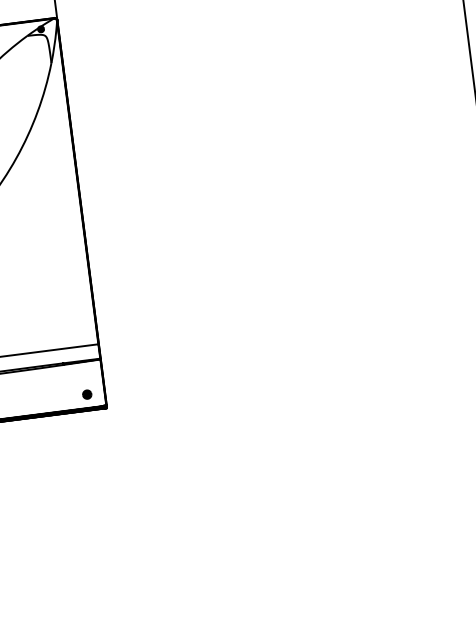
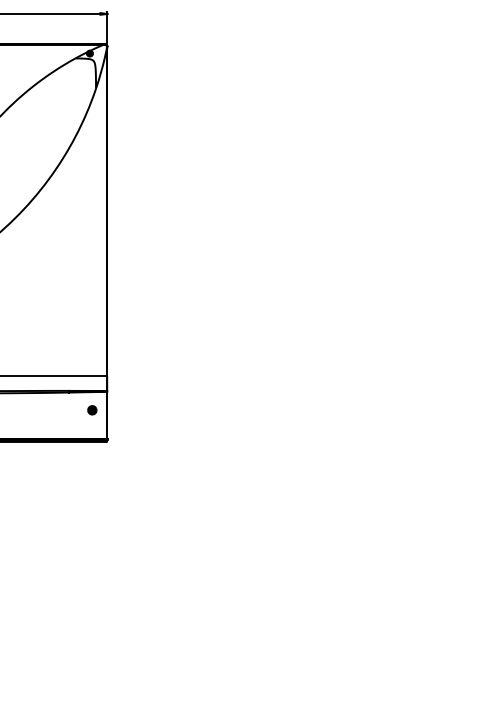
part: (87, 394) -> (92, 410), moved

